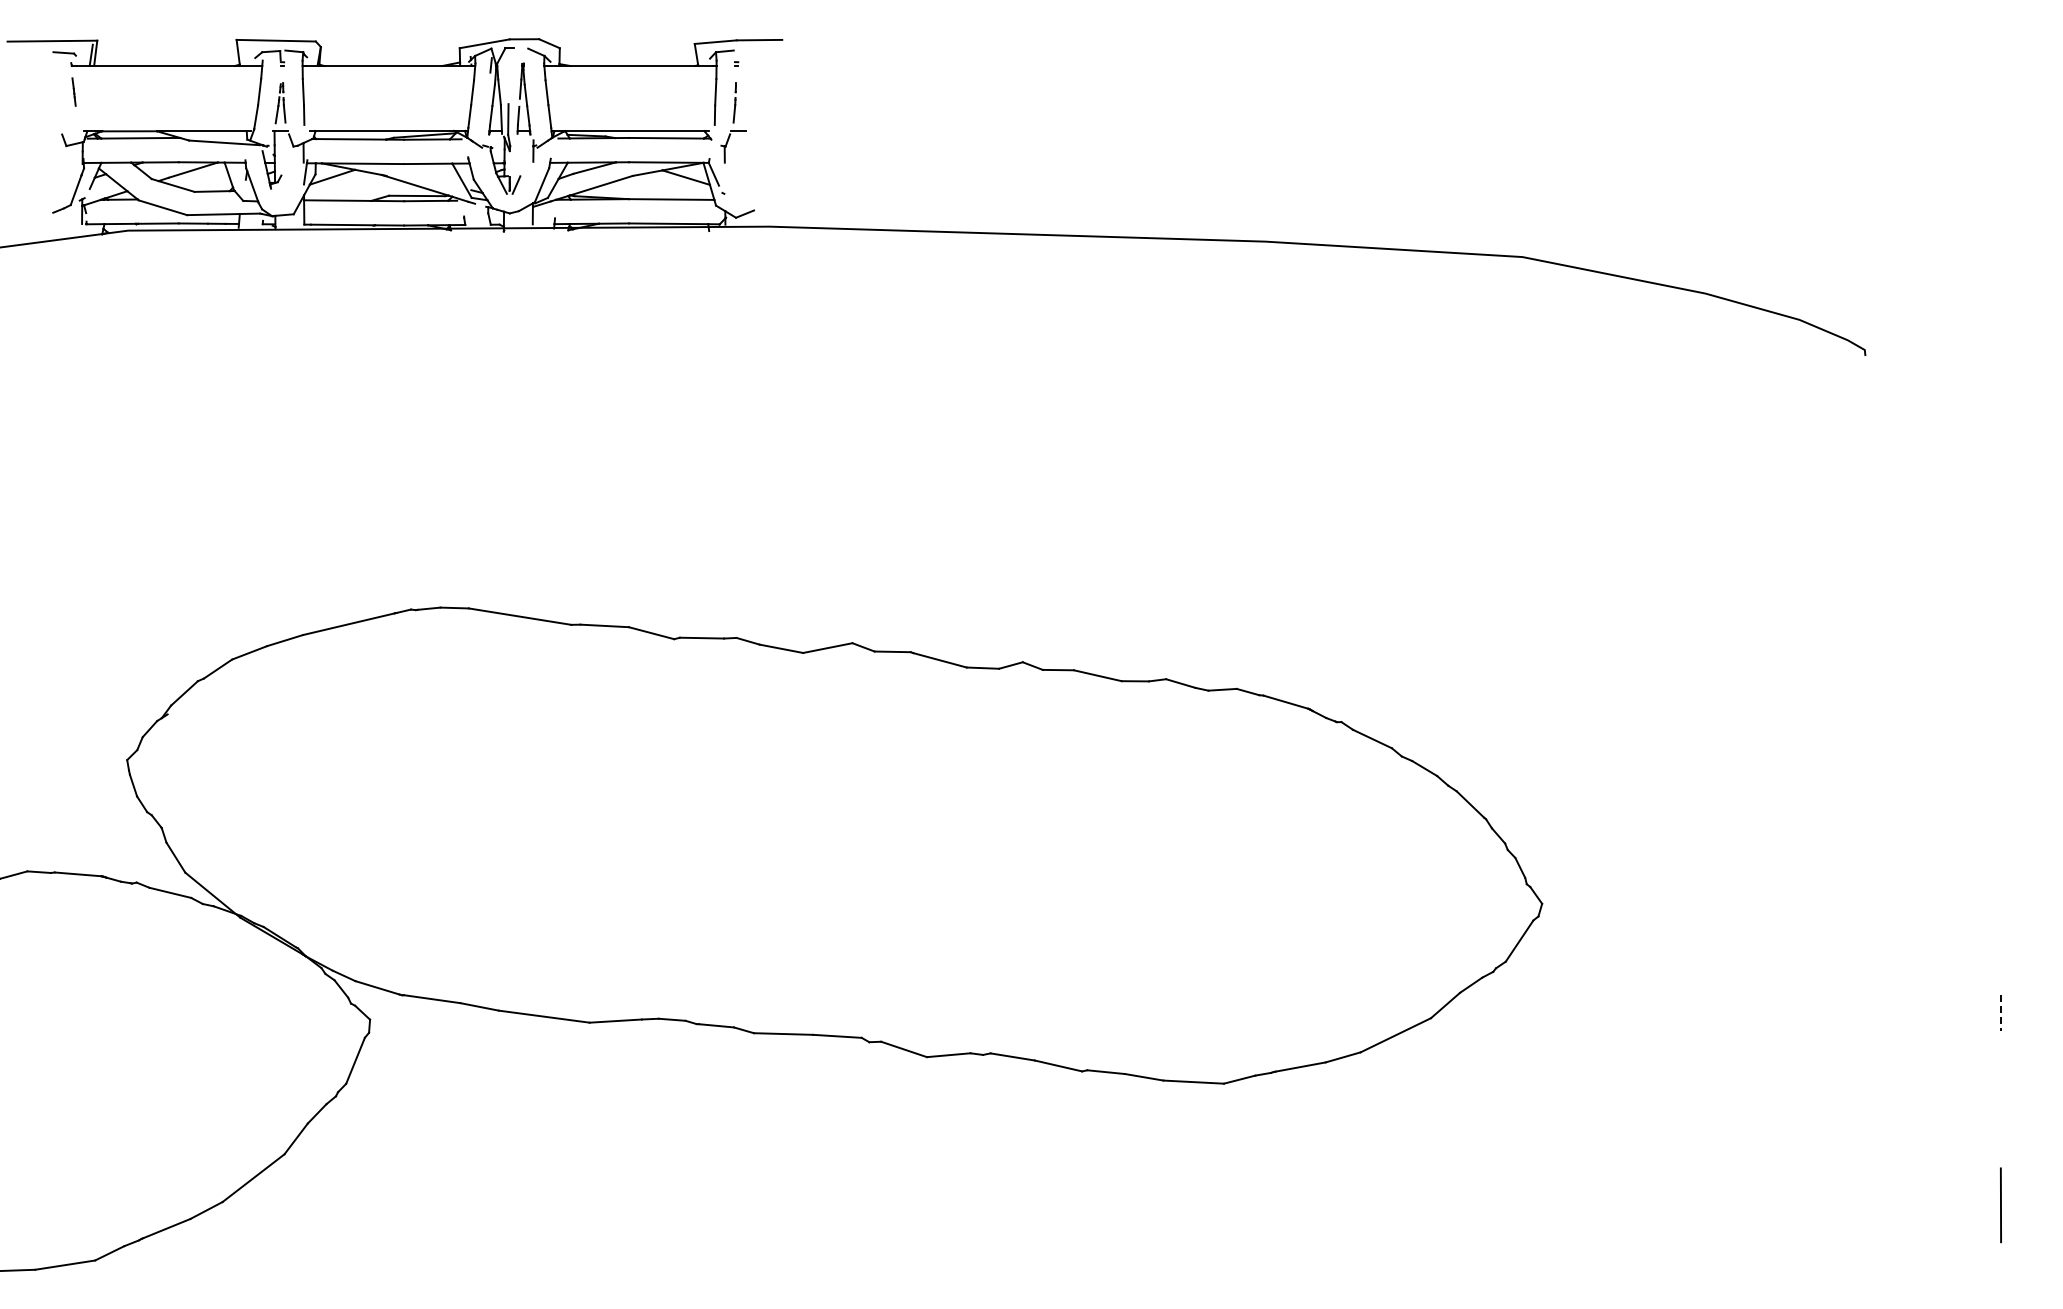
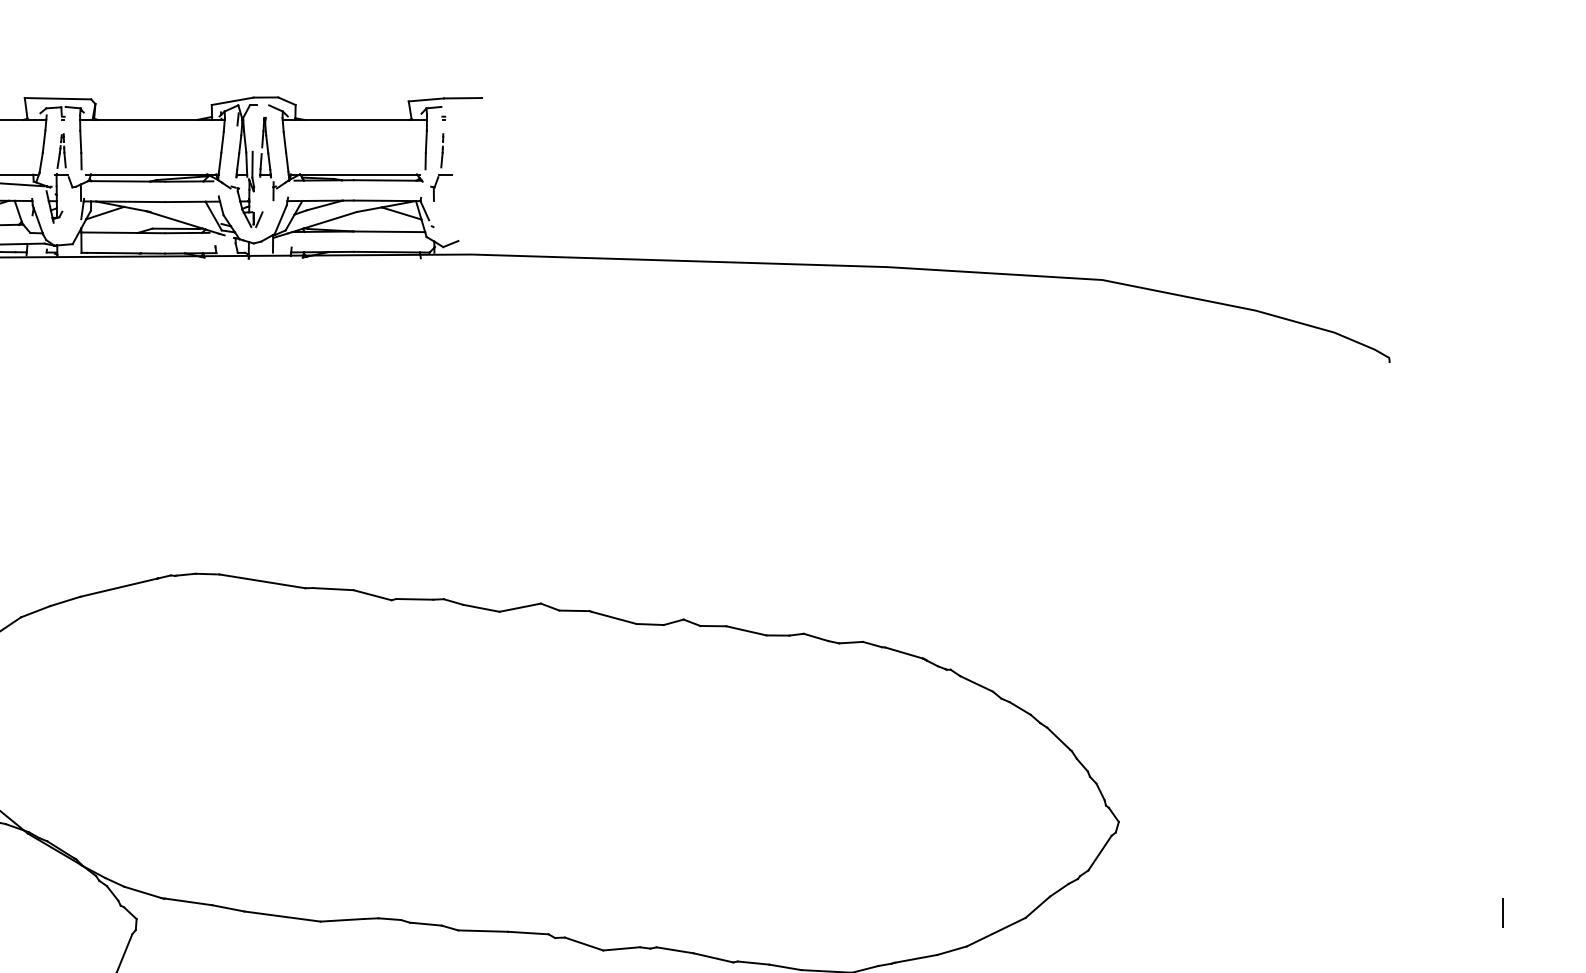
line: (2000, 1012) -> (1502, 913), dashed -> solid

